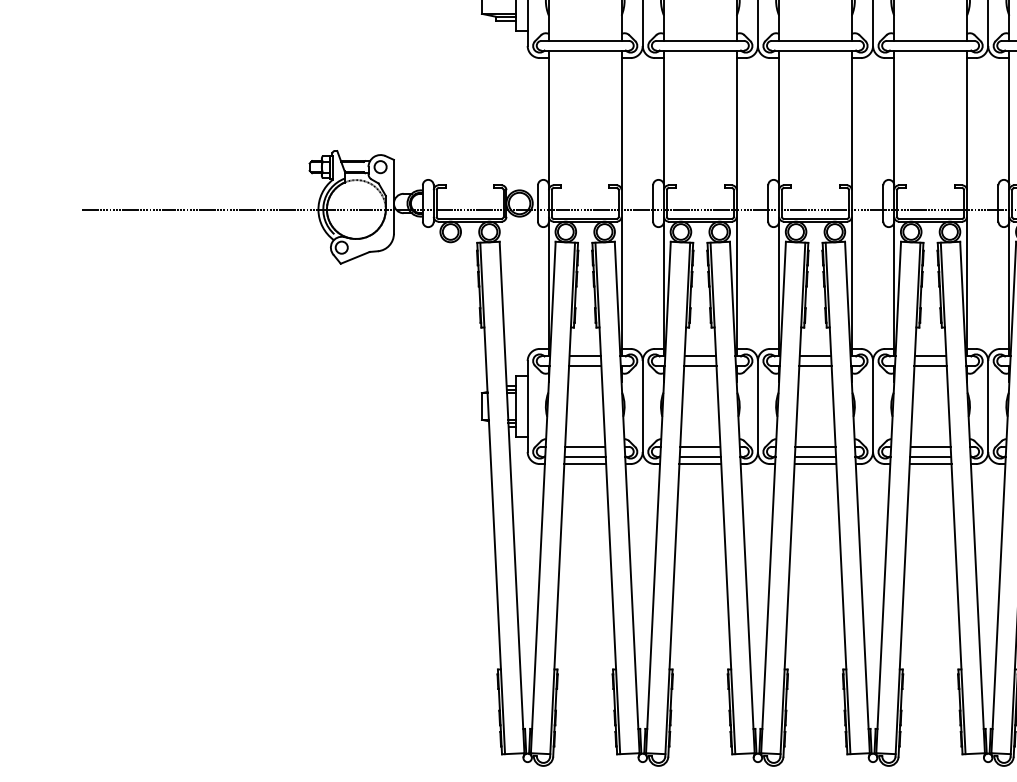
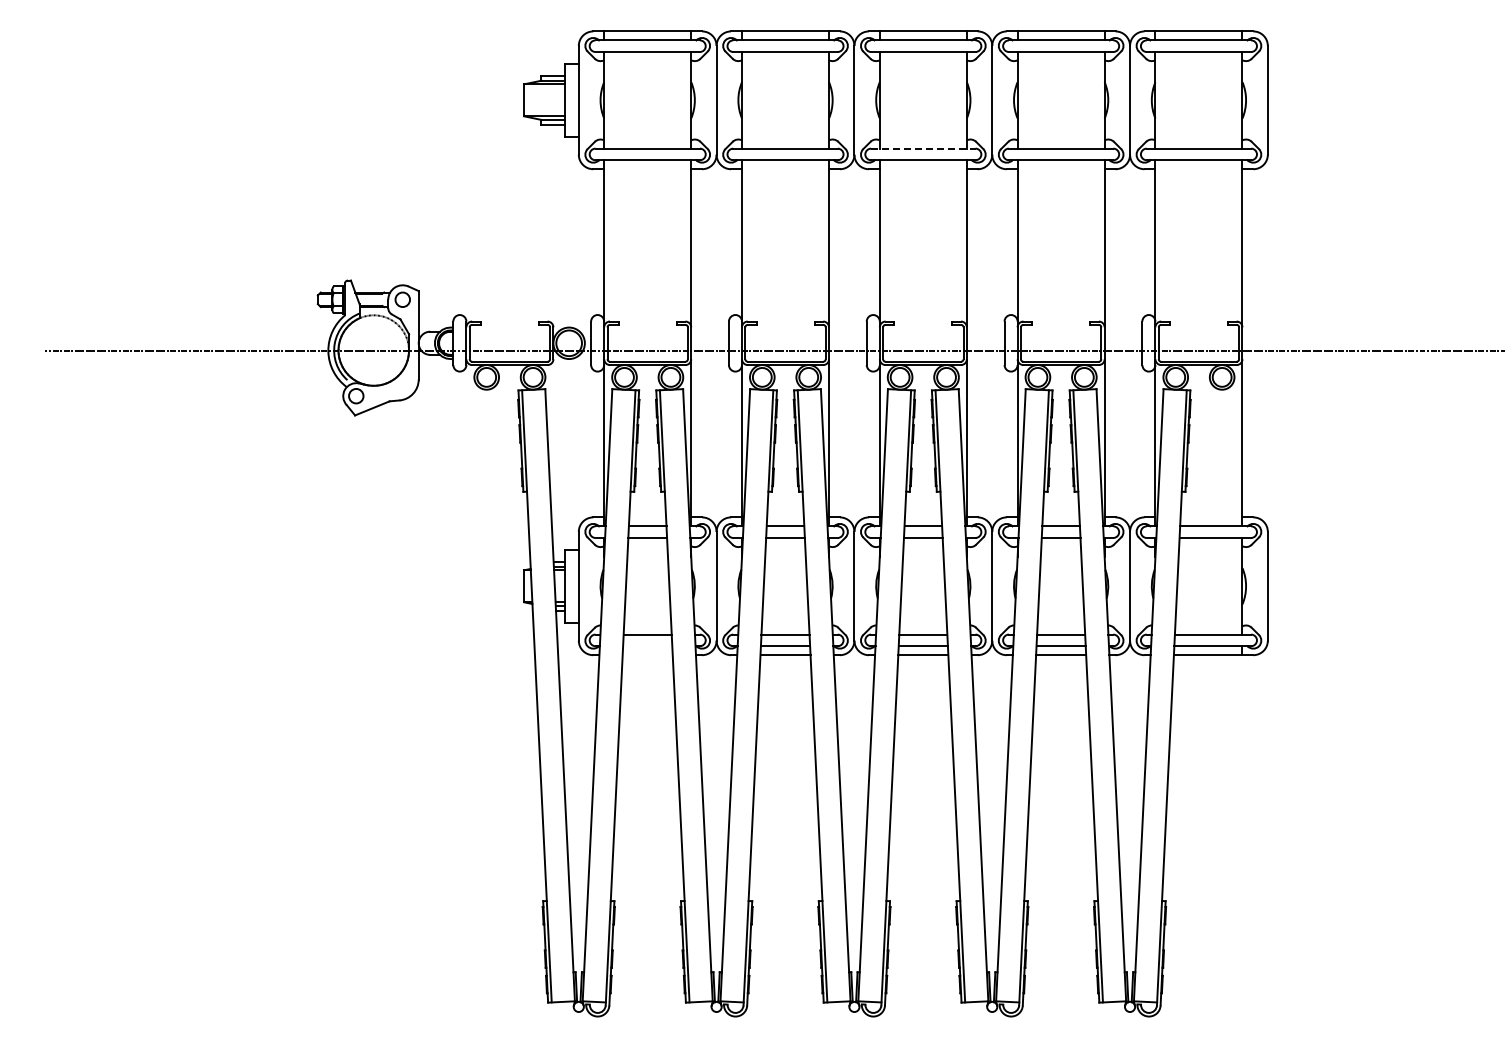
line: (815, 40) -> (923, 148), solid -> dashed
line: (585, 456) -> (647, 646), removed
line: (585, 464) -> (647, 655), removed

